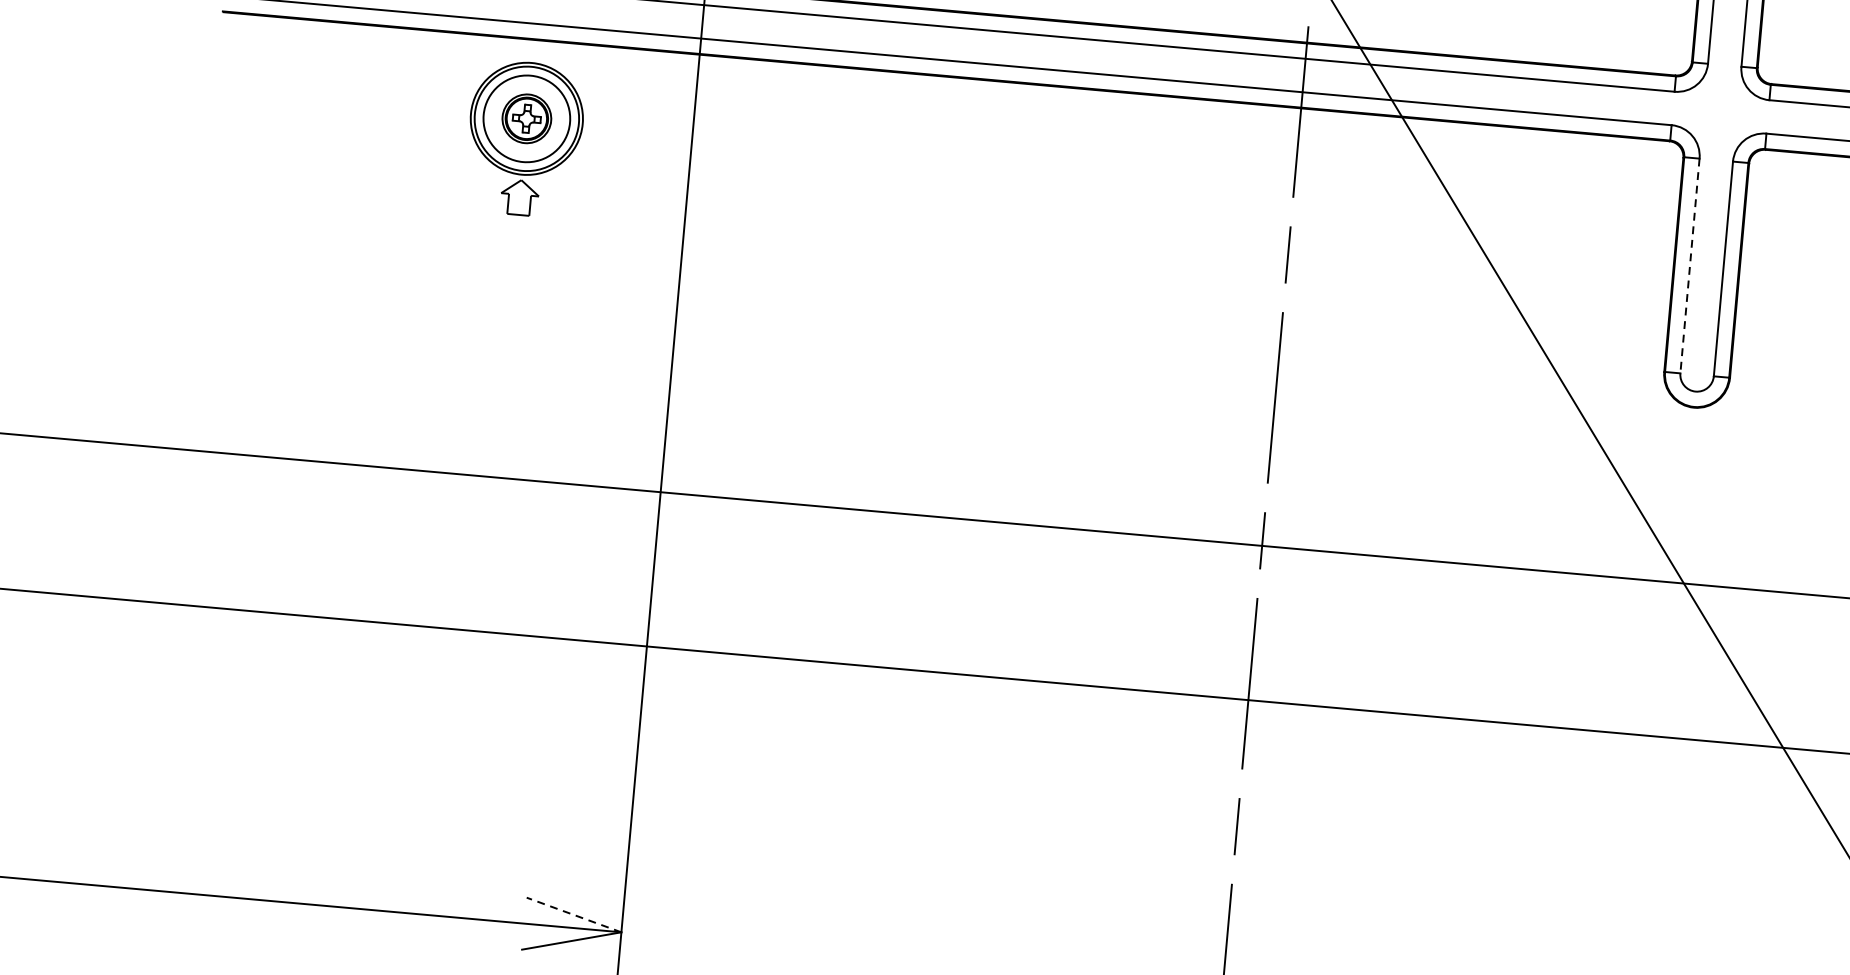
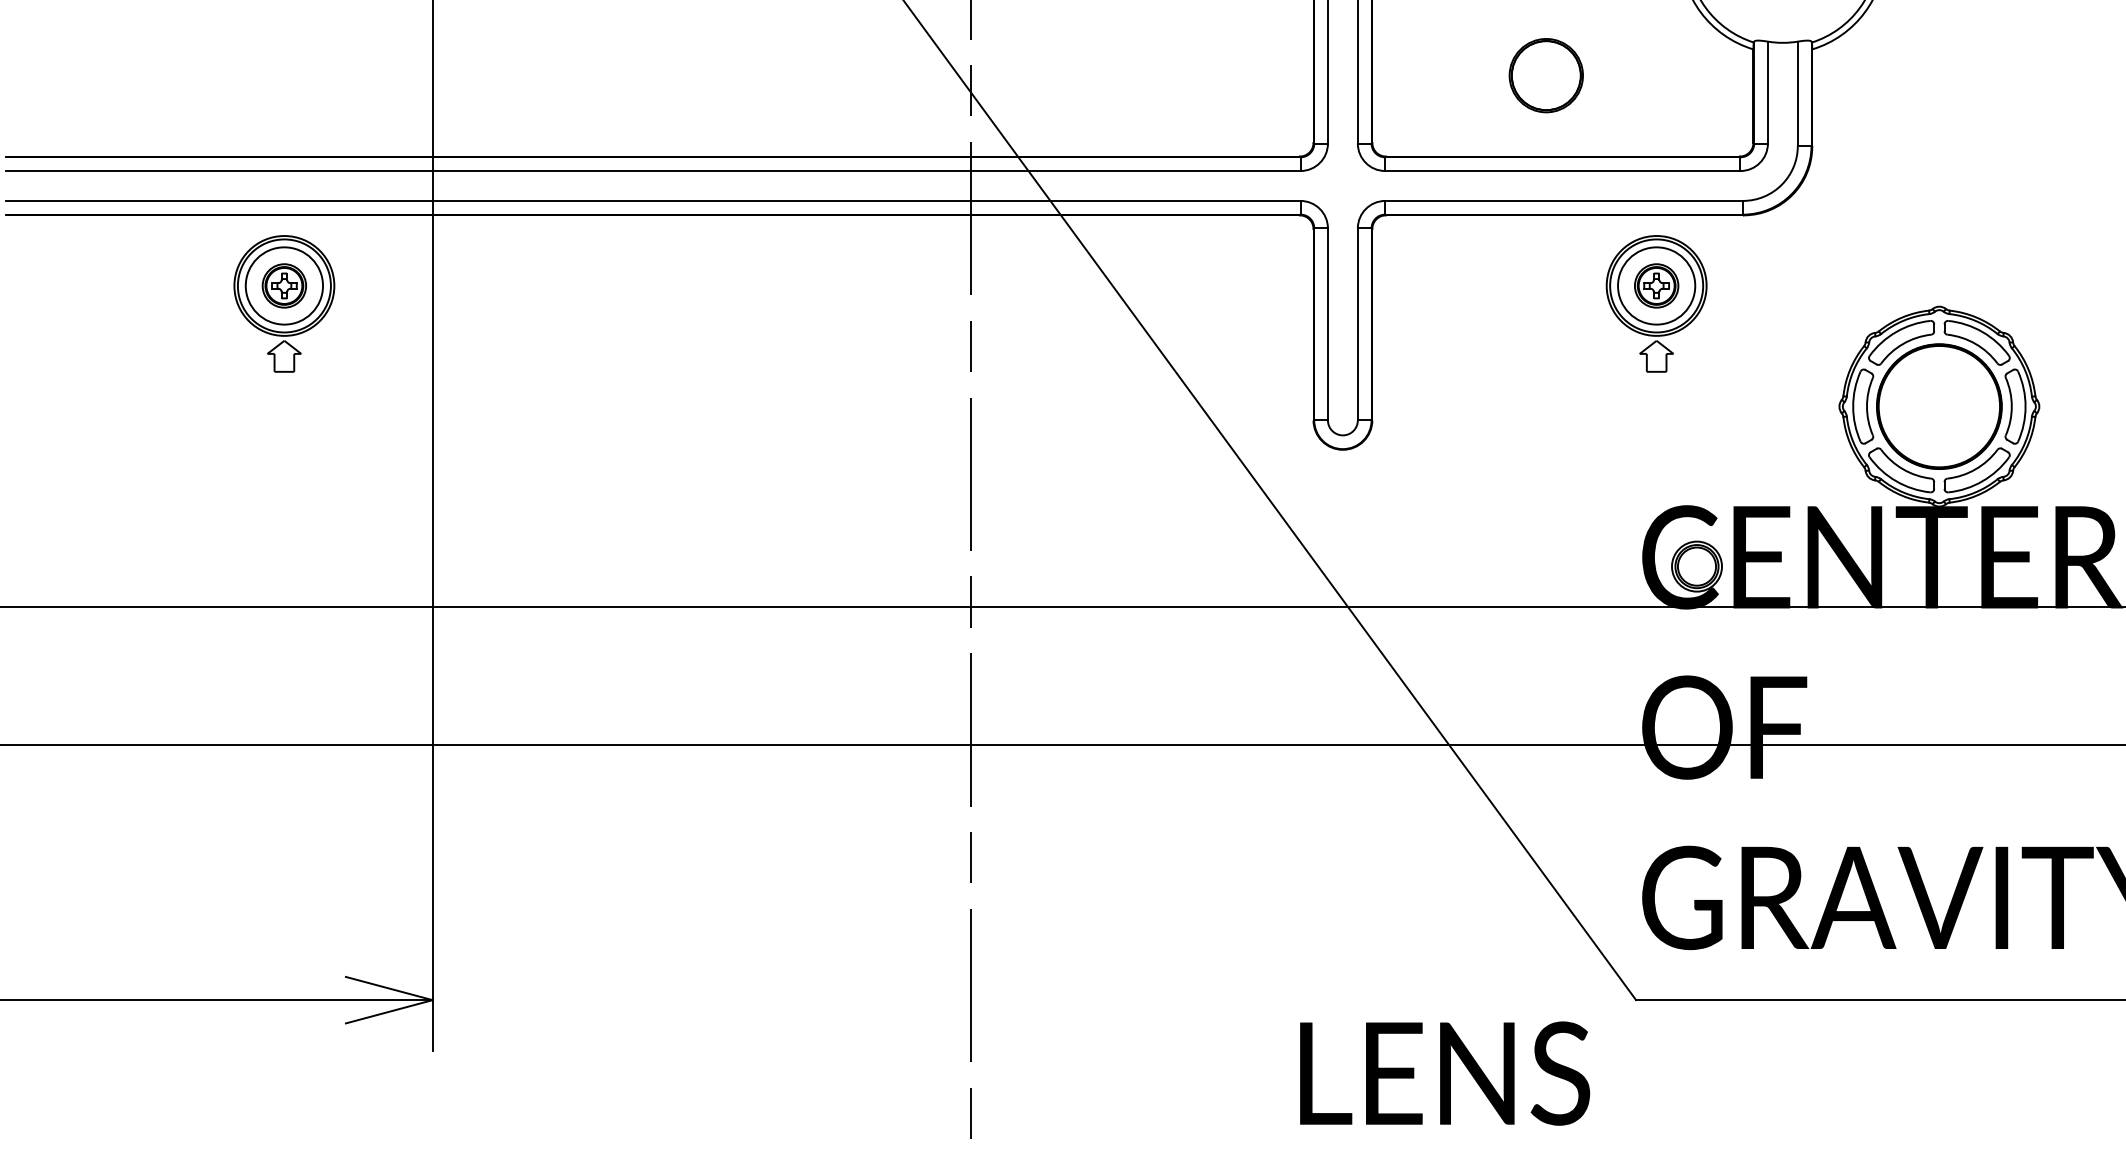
line: (1689, 266) -> (1327, 324), dashed -> solid
line: (574, 914) -> (389, 988), dashed -> solid

